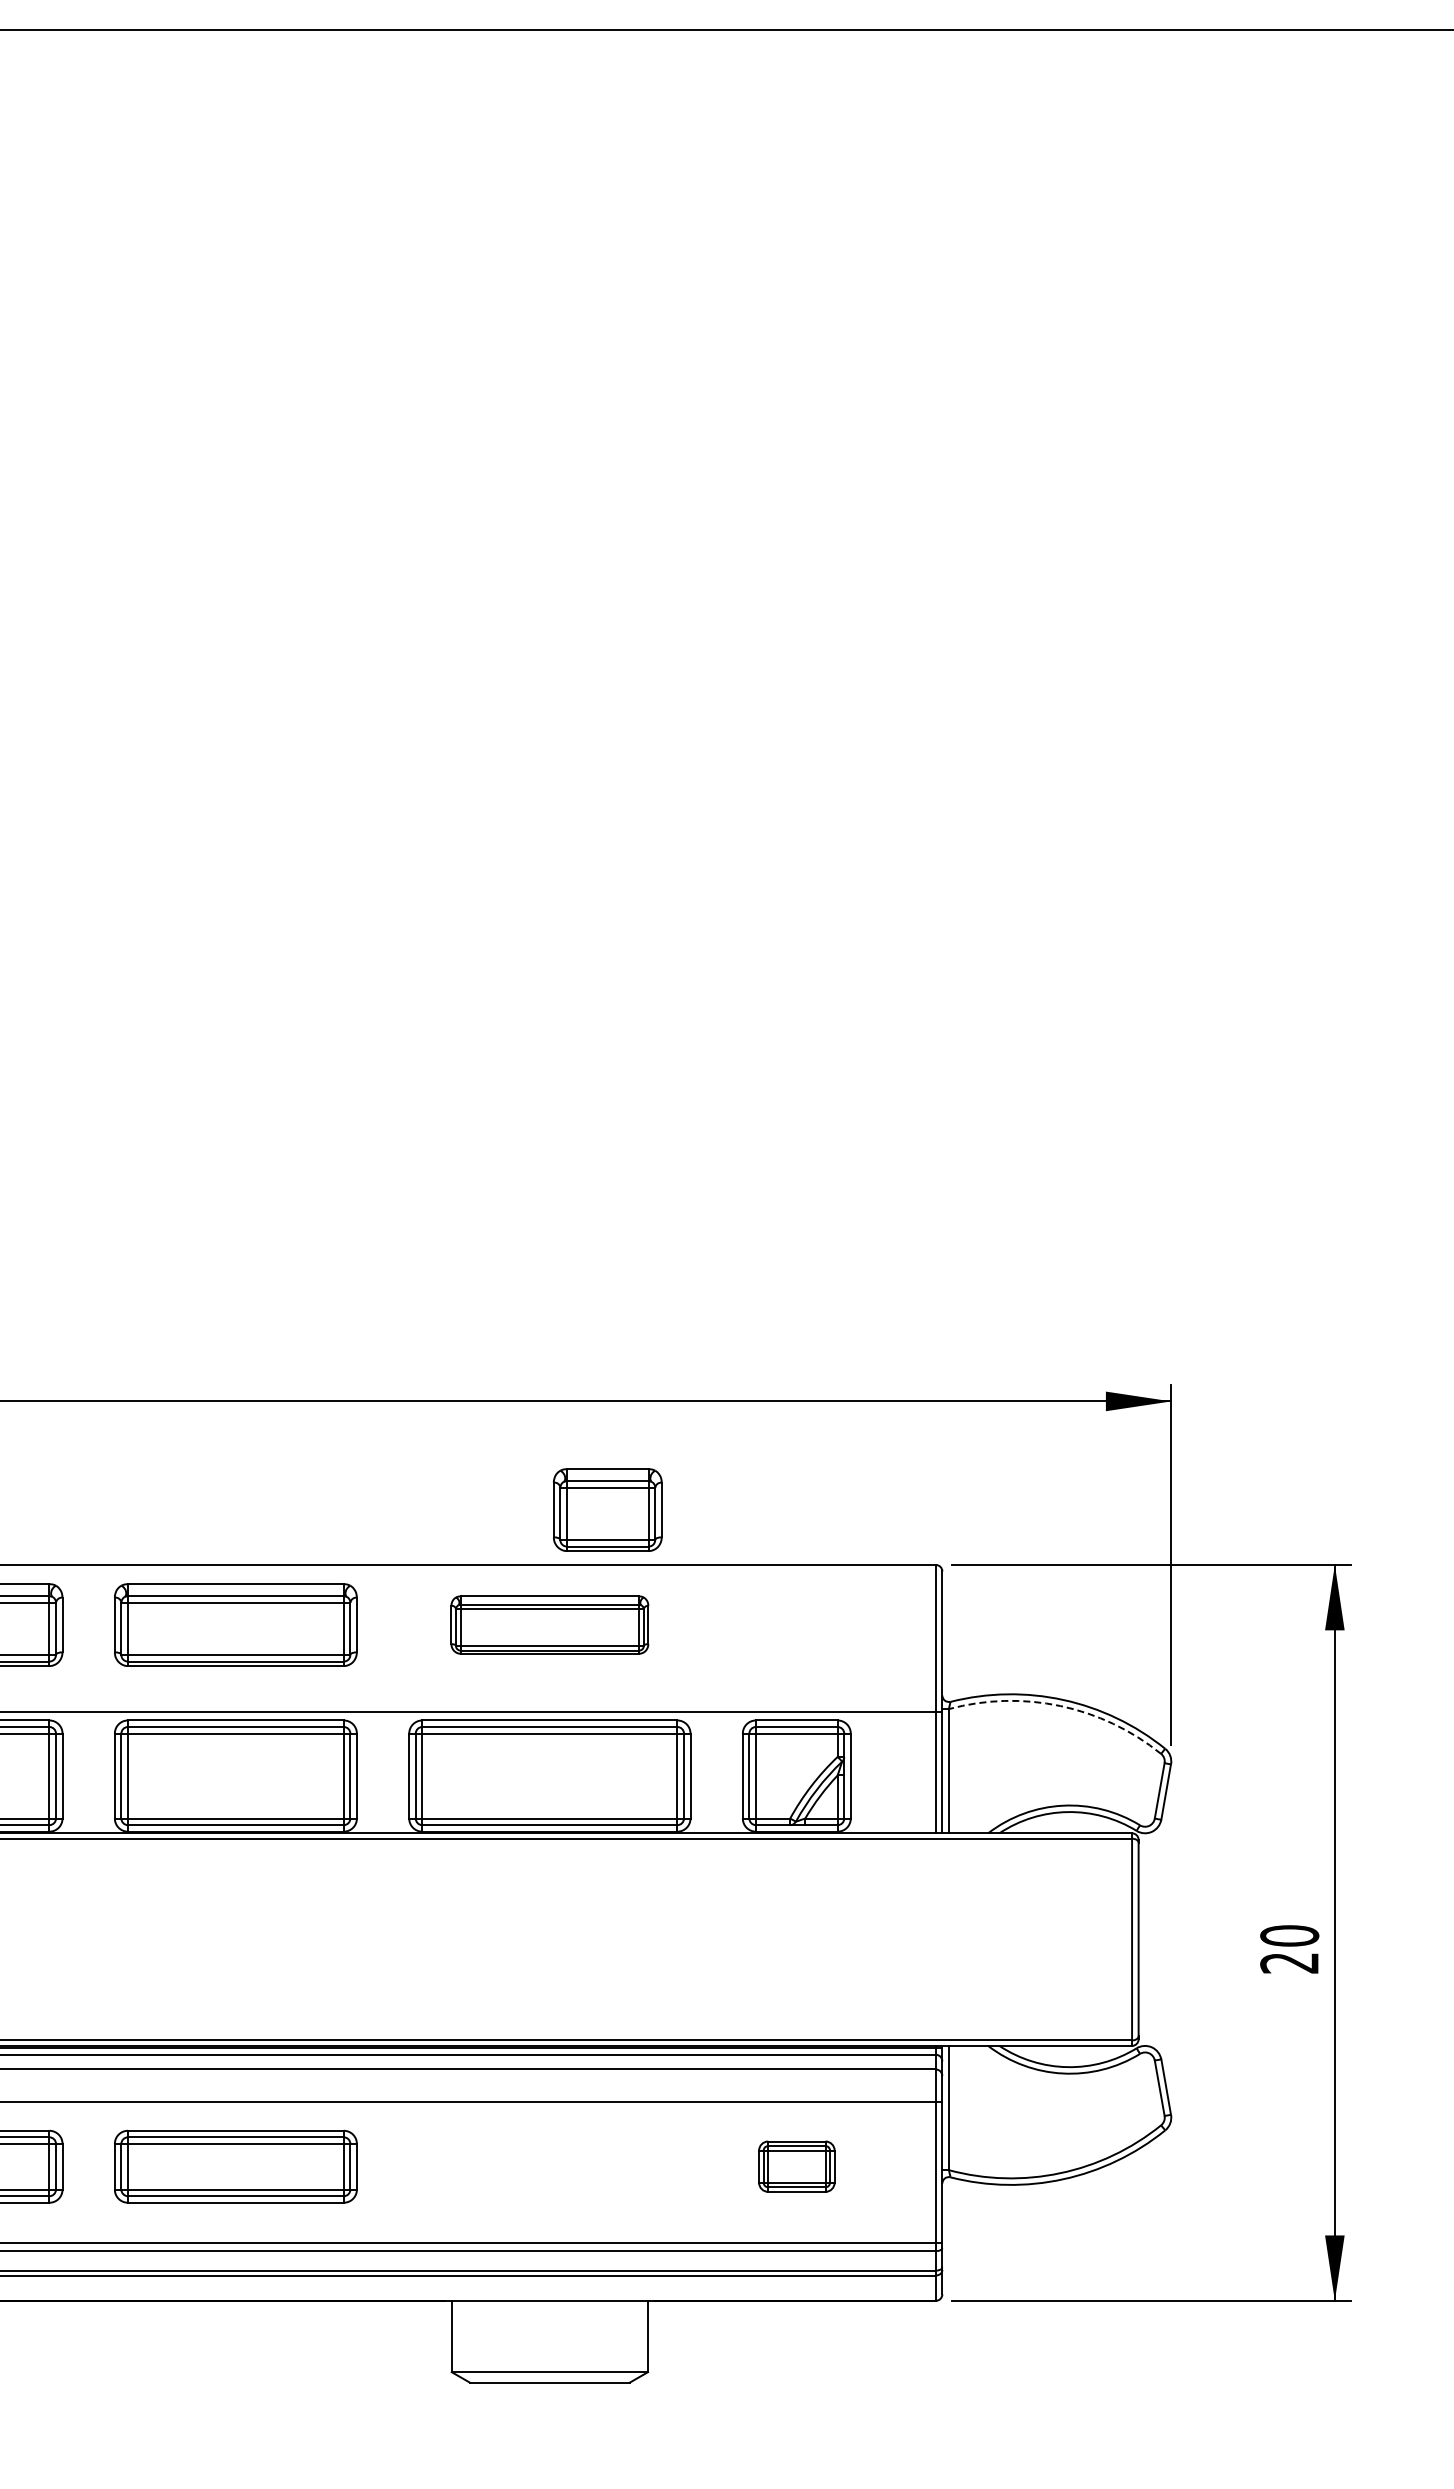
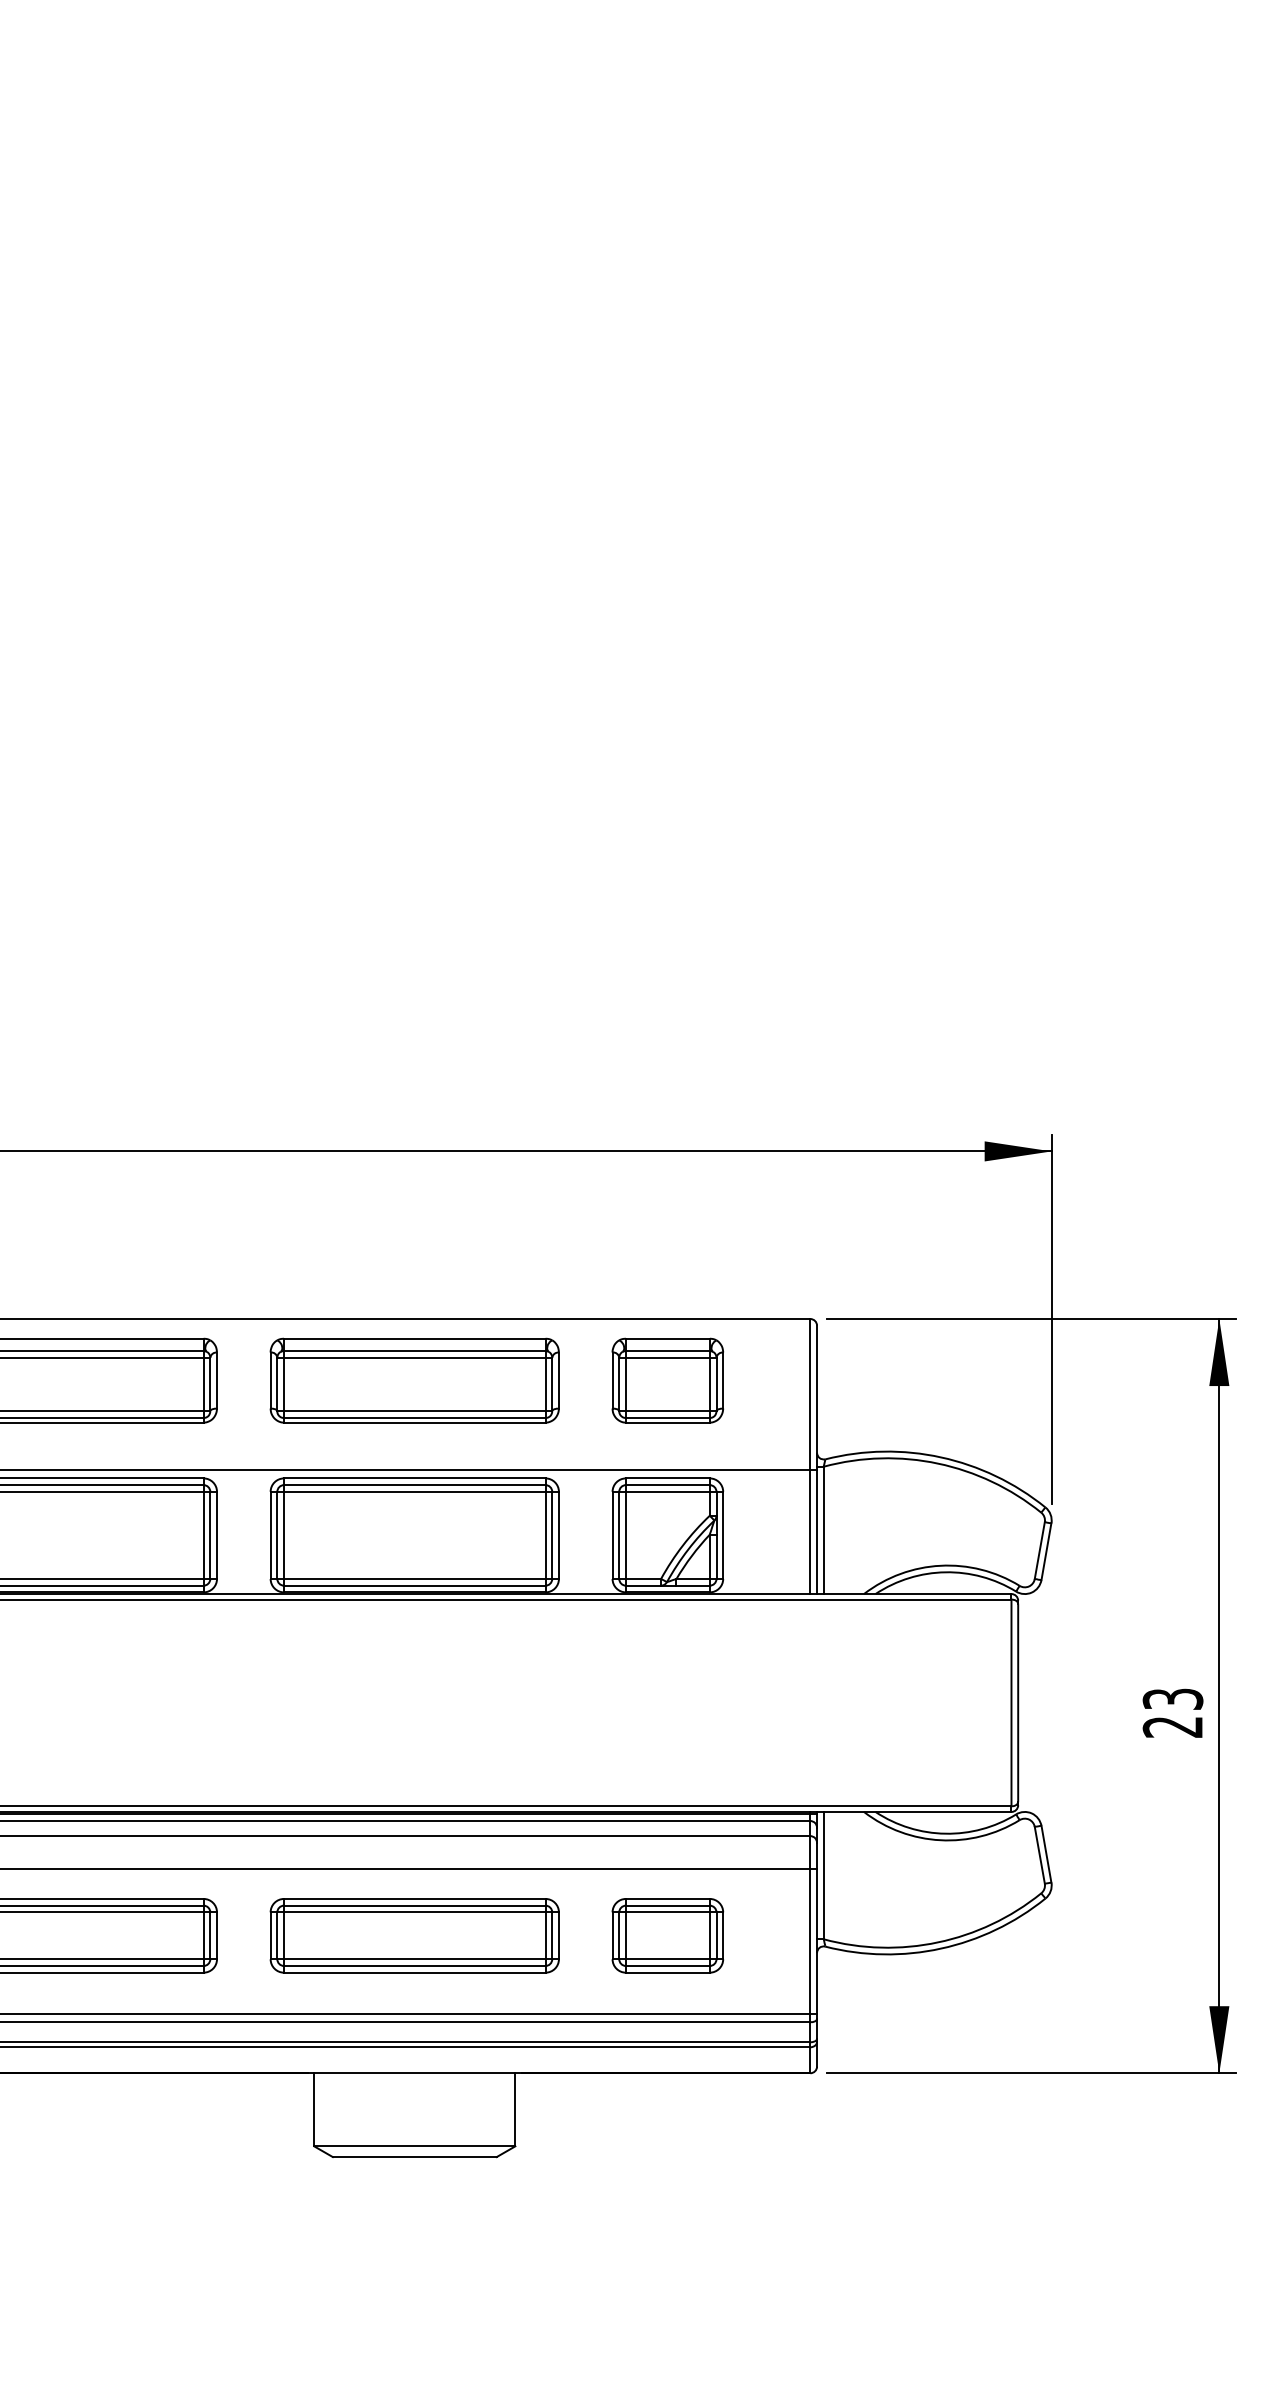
part: (607, 1509) -> (667, 1380), moved
part: (549, 1624) -> (414, 1380), size x1.43
arc: (1060, 1706) -> (938, 1464), dashed -> solid
text: (1289, 1935) -> (1172, 1698), 20 -> 23
part: (549, 2166) -> (414, 1935), added
part: (796, 2166) -> (667, 1935), size x1.43

